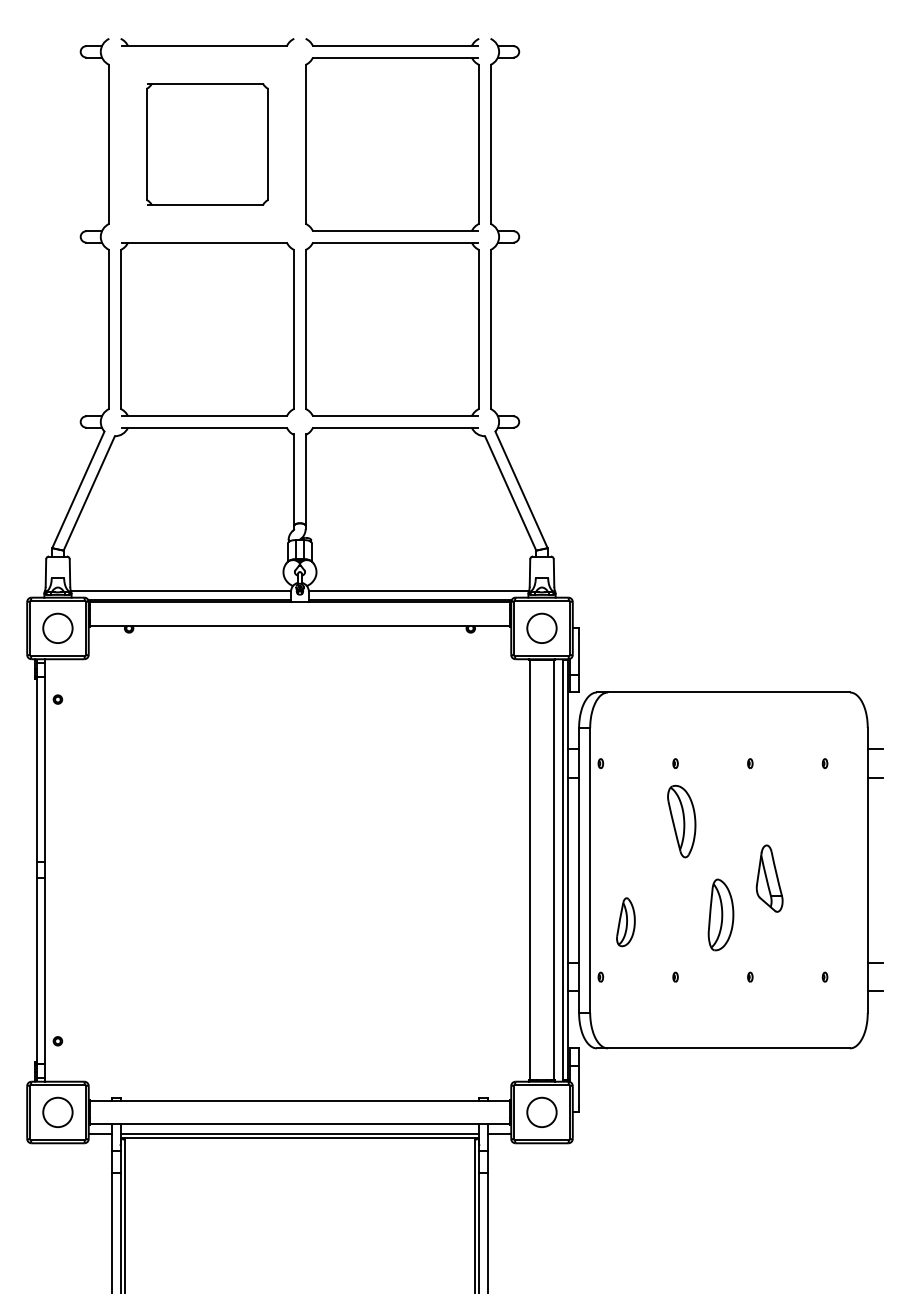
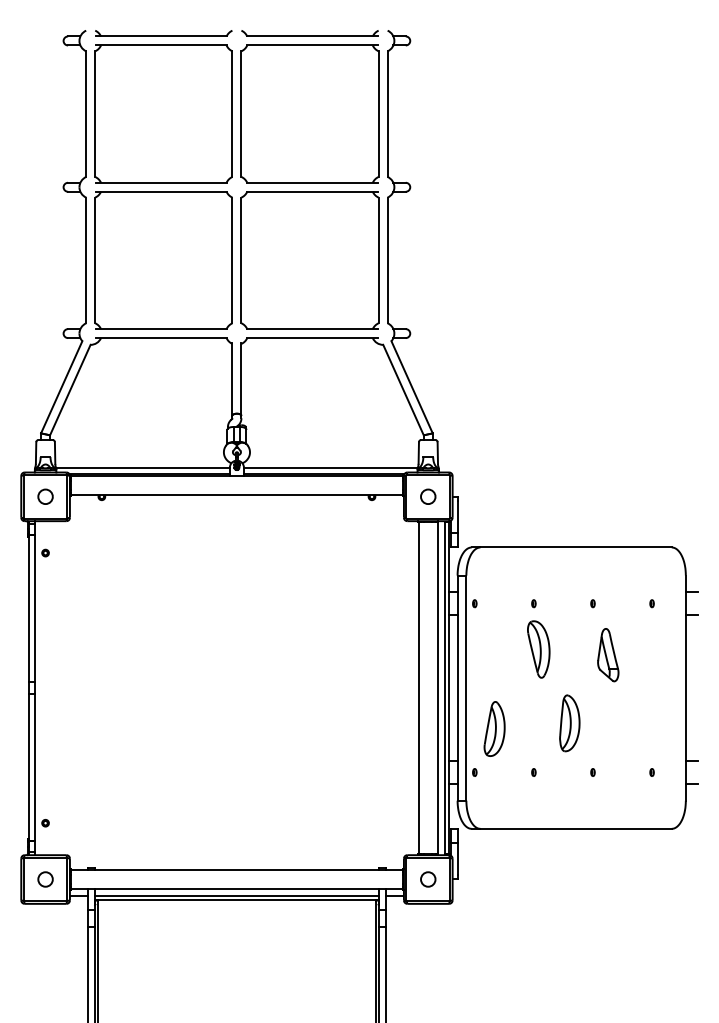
part: (207, 144) -> (163, 114), size x1.43
circle: (57, 628) -> (45, 496), size x0.62
circle: (541, 628) -> (427, 496), size x0.62
part: (769, 878) -> (608, 654), moved
part: (625, 922) -> (494, 729), size x1.43
circle: (57, 1112) -> (45, 879), size x0.62
circle: (541, 1112) -> (427, 879), size x0.62

